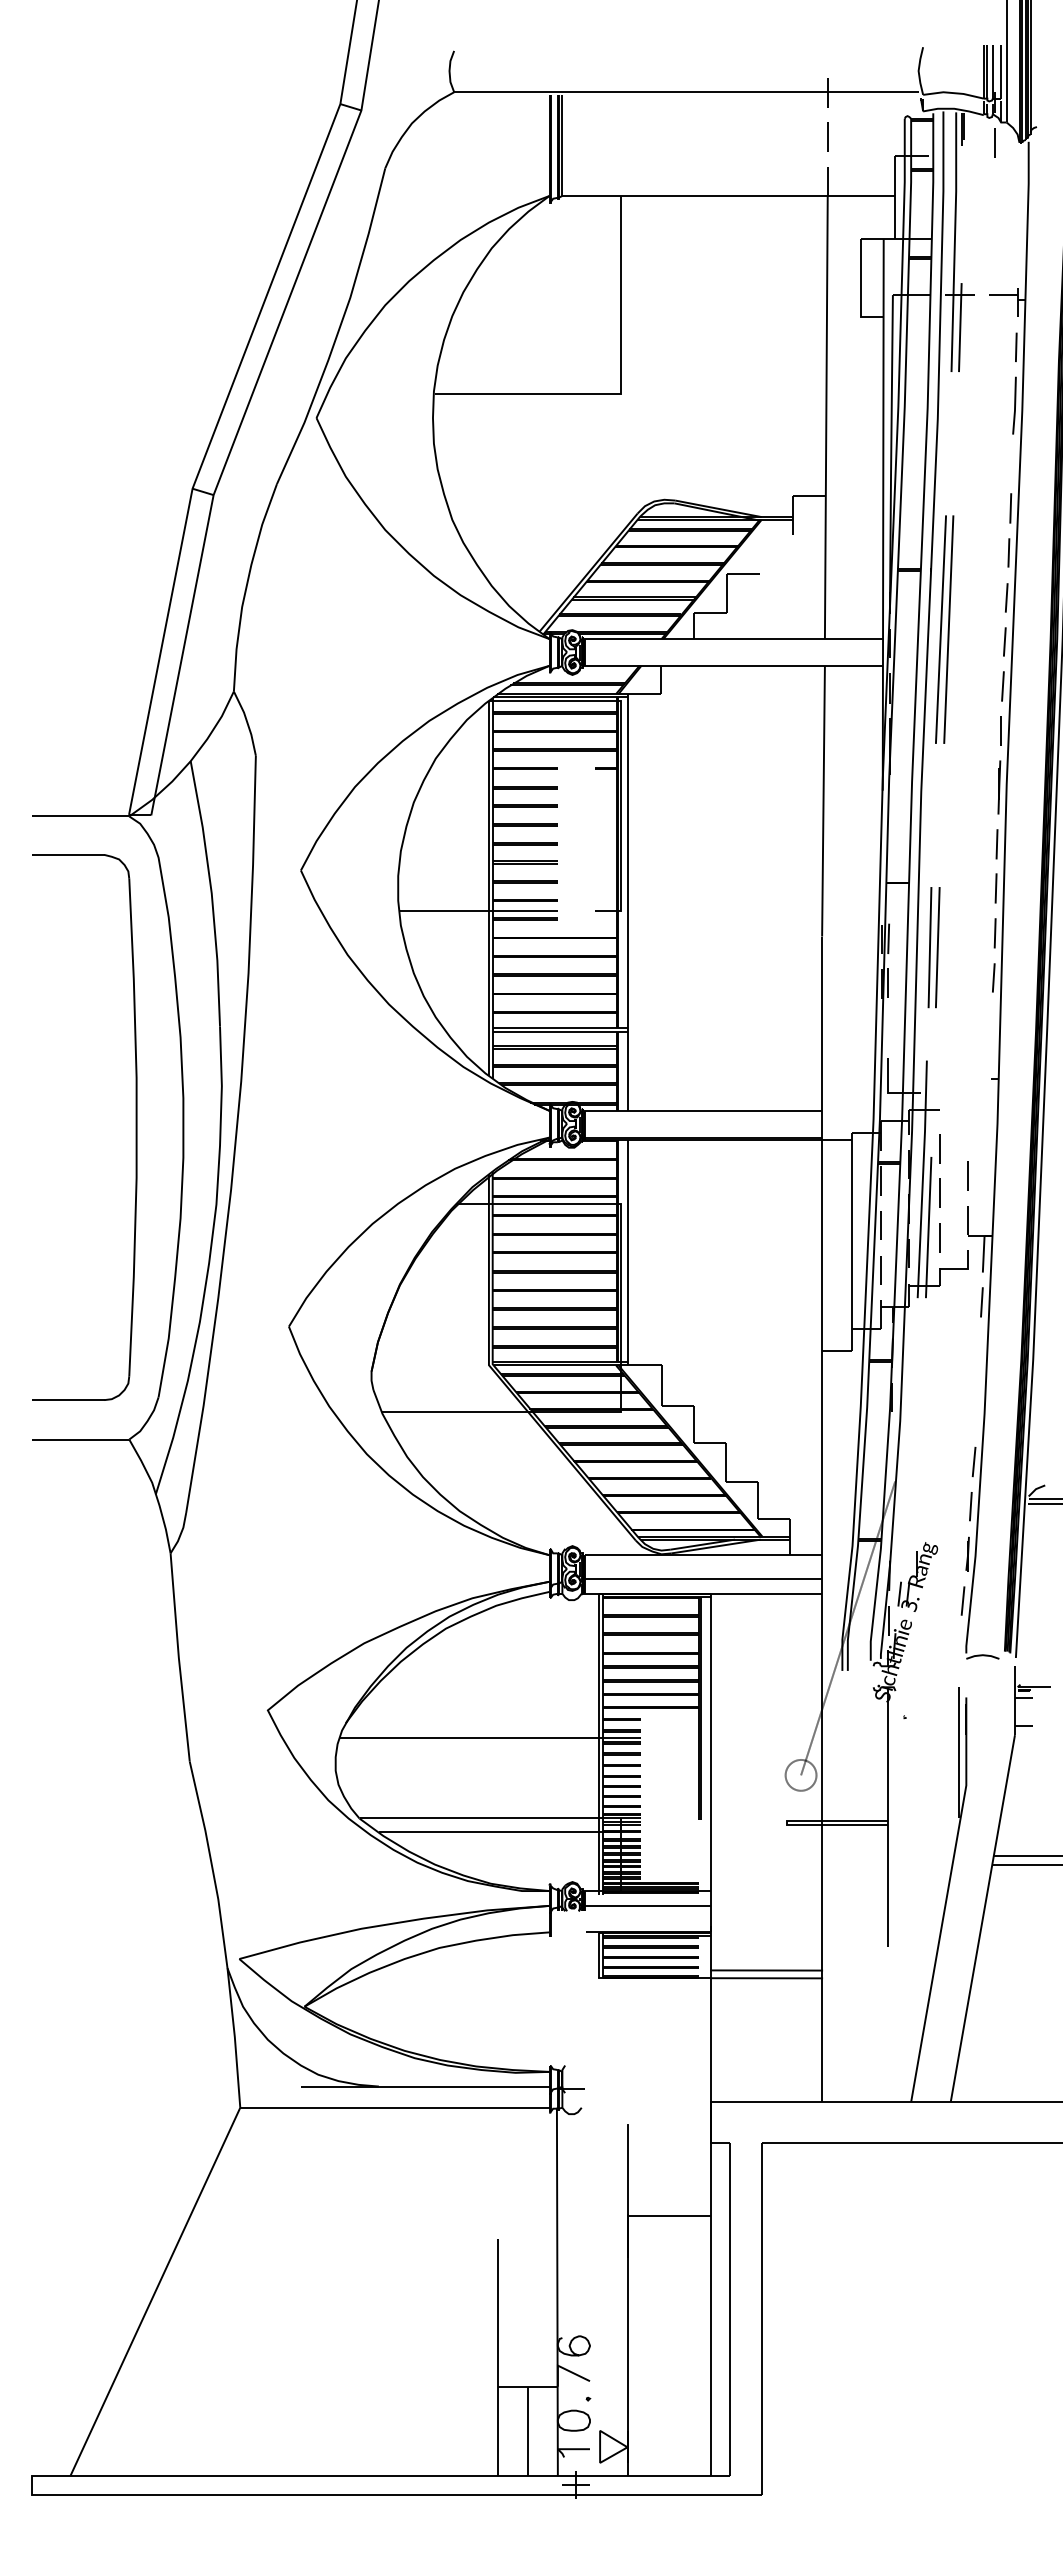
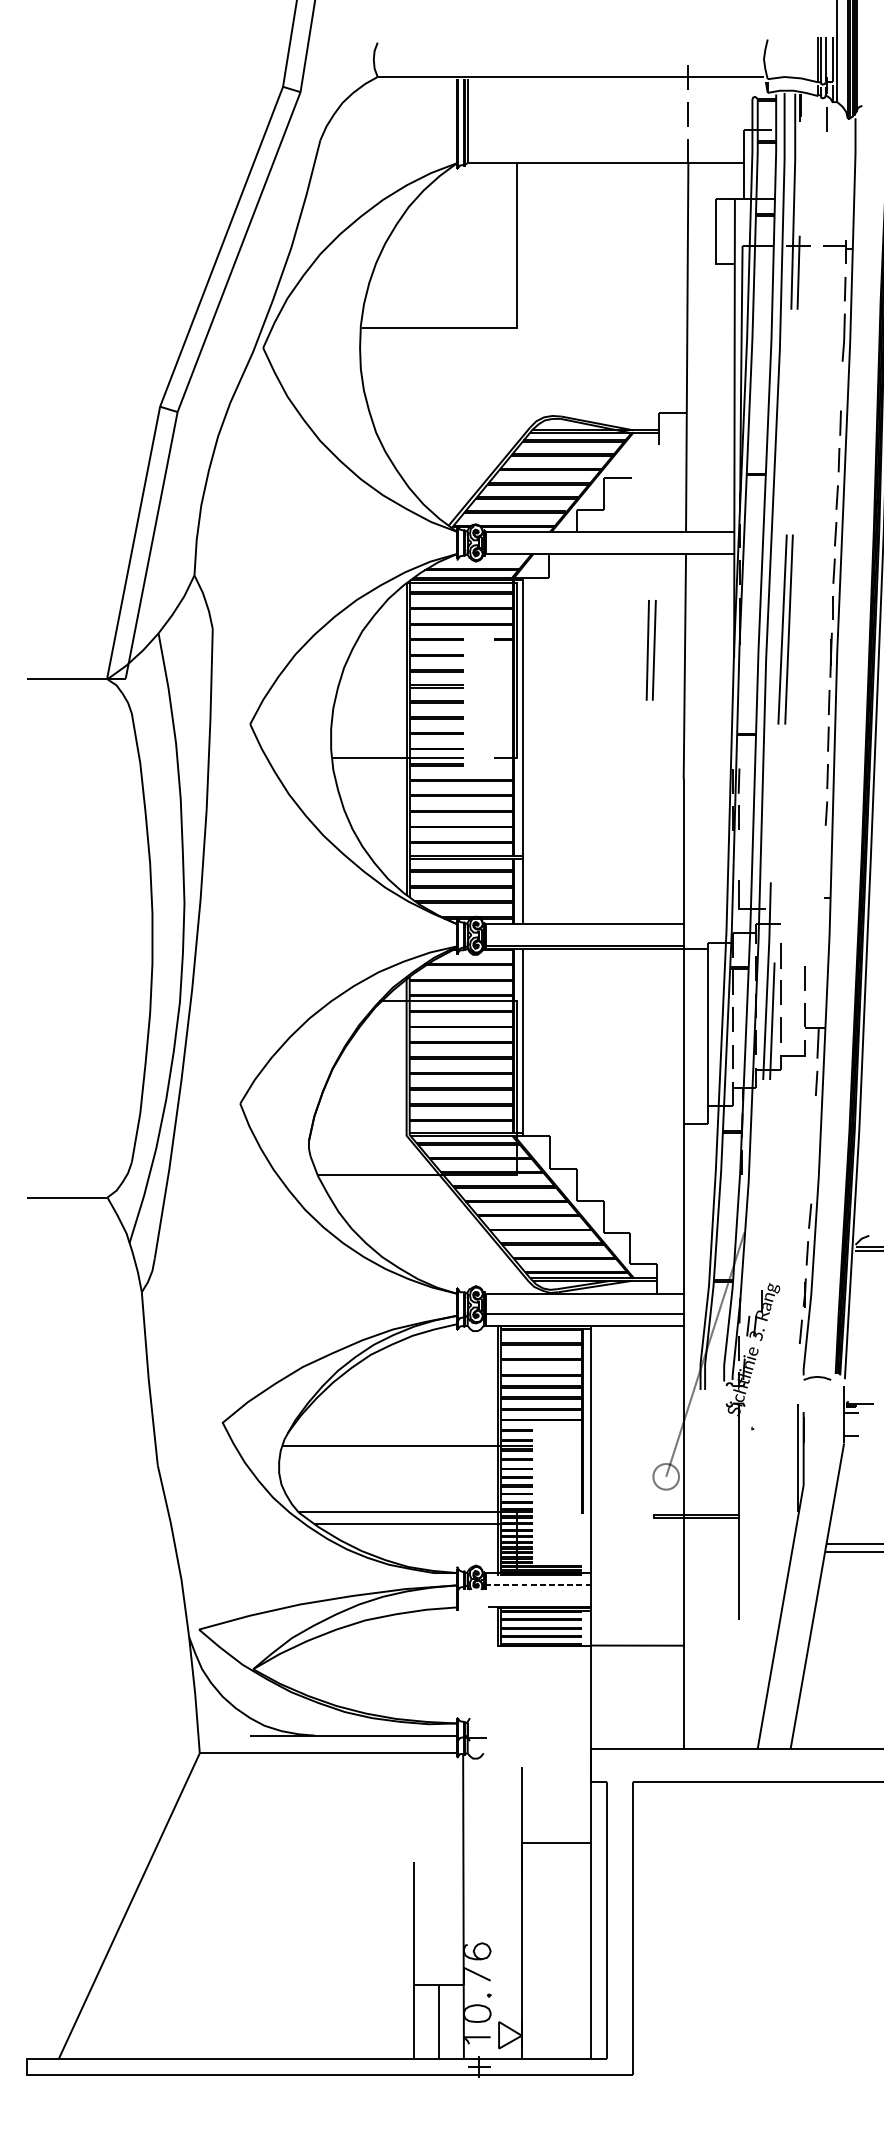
part: (944, 629) -> (785, 629), moved
part: (933, 947) -> (650, 650), moved
part: (135, 1127) -> (112, 938), removed
line: (647, 1905) -> (538, 1585), solid -> dashed
line: (766, 1970) -> (637, 1639), removed

